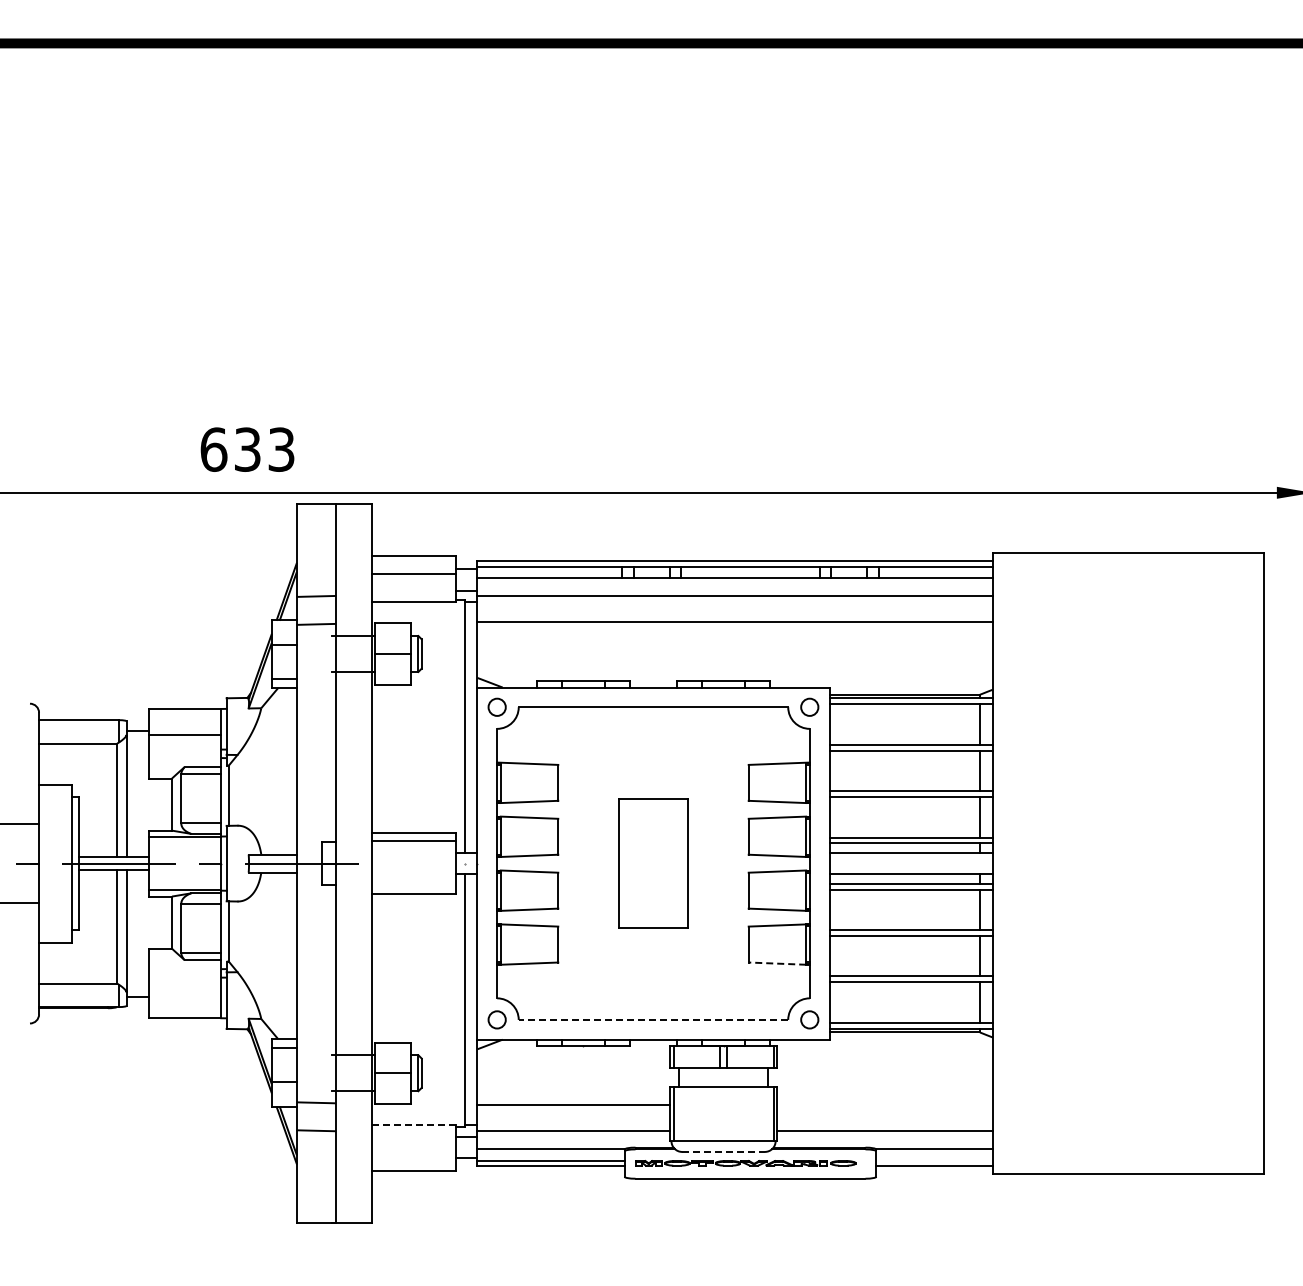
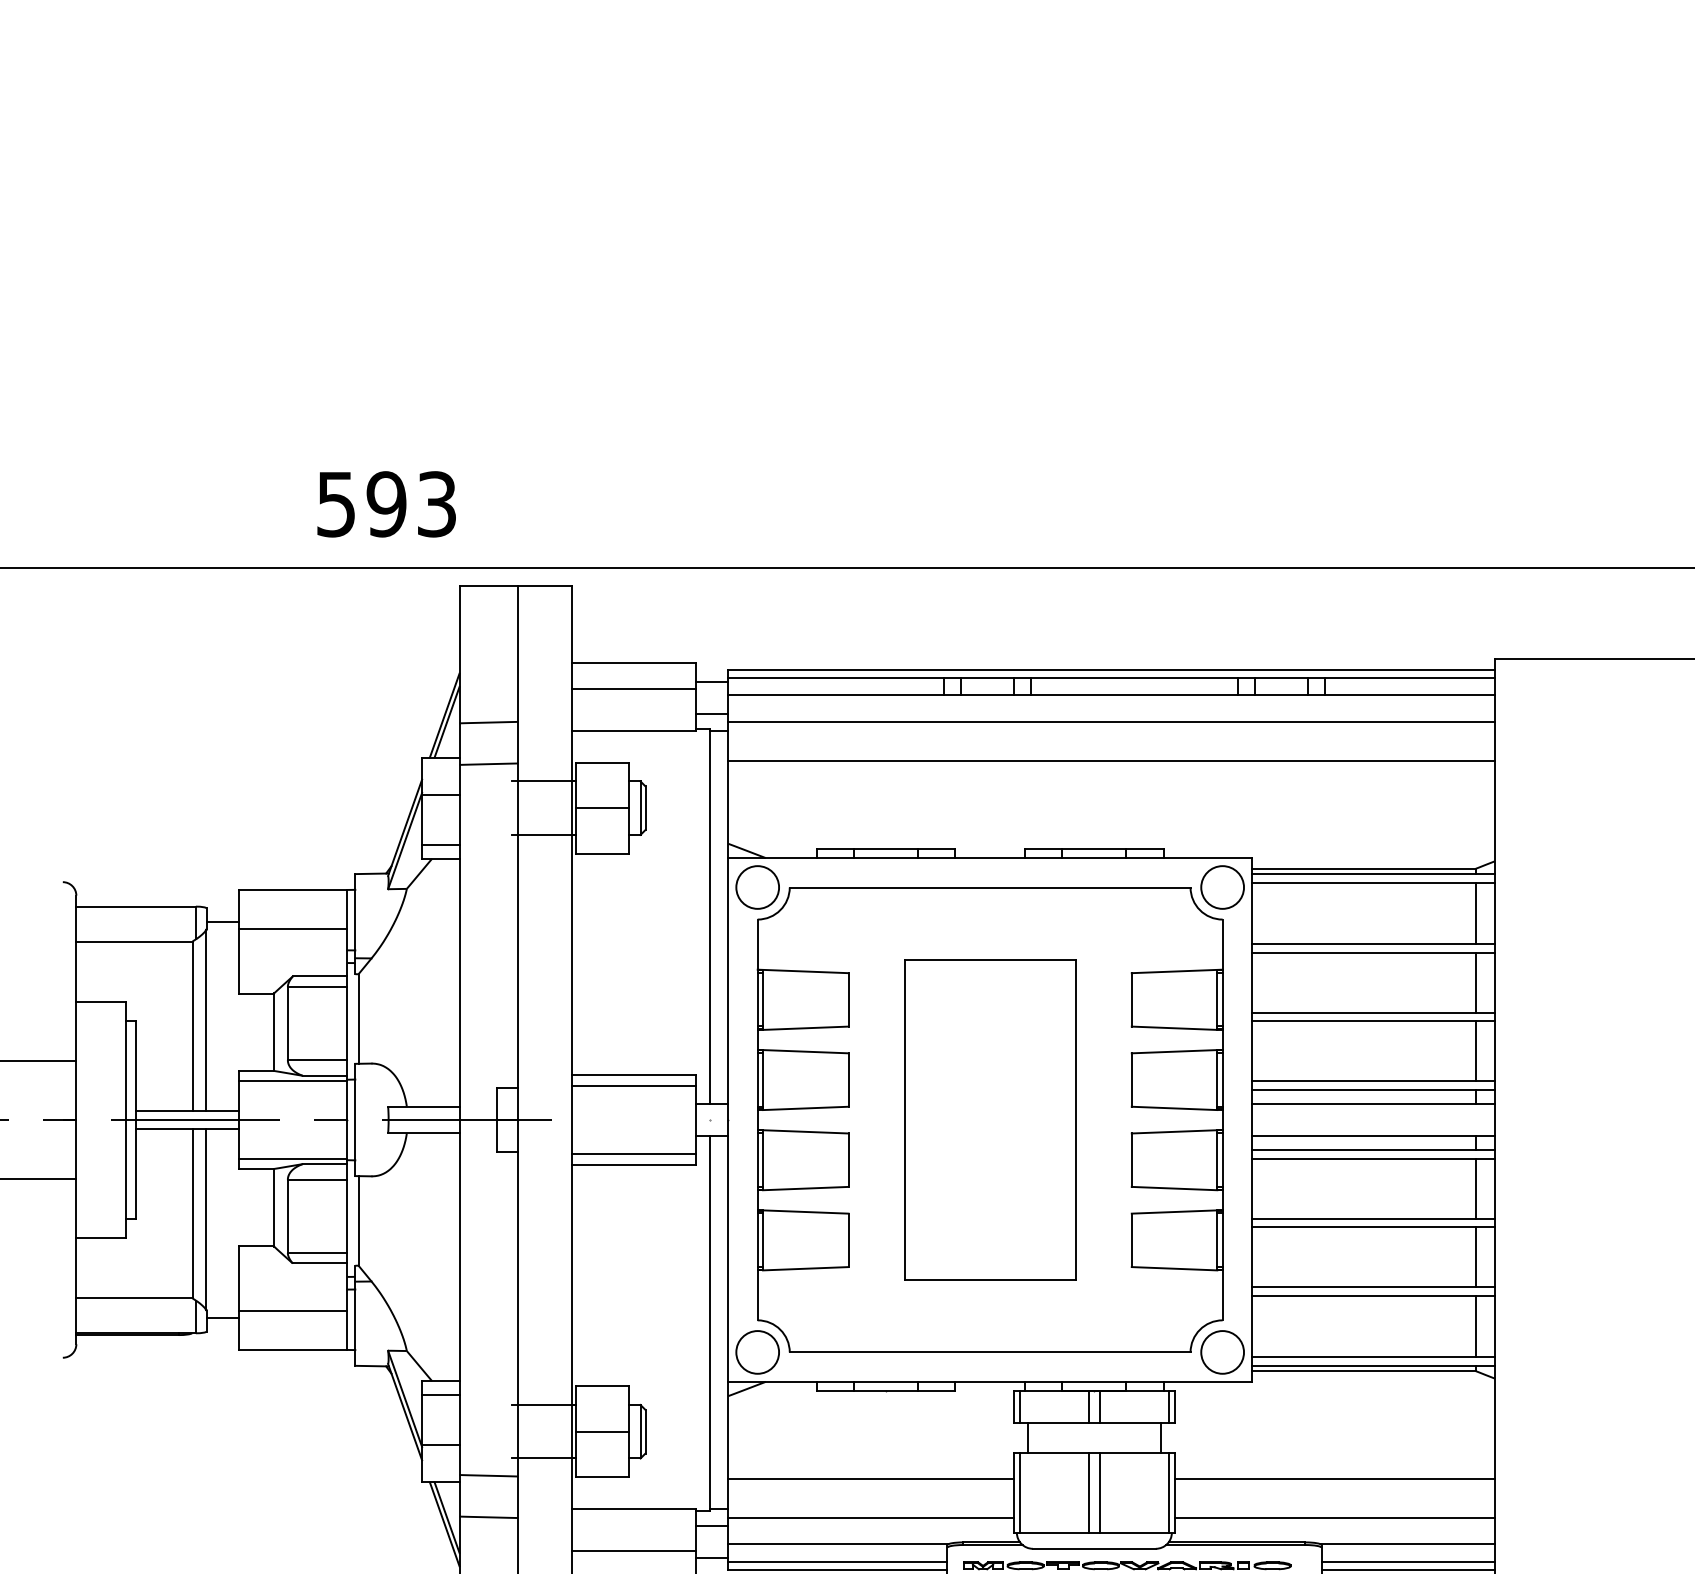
text: (230, 449) -> (361, 504), 633 -> 593
circle: (496, 706) -> (756, 886), size x1.67
circle: (809, 706) -> (1222, 886), size x1.67
part: (653, 863) -> (990, 1119), size x1.67
line: (413, 886) -> (633, 1154), added
line: (777, 963) -> (1174, 1268), dashed -> solid
line: (184, 992) -> (292, 1311), added
circle: (496, 1019) -> (756, 1351), size x1.67
line: (653, 1019) -> (990, 1351), dashed -> solid
circle: (809, 1019) -> (1222, 1351), size x1.67
line: (885, 1105) -> (1335, 1479), added
line: (719, 1114) -> (1088, 1493), added
line: (727, 1114) -> (1100, 1493), added
line: (414, 1125) -> (634, 1509), dashed -> solid
line: (724, 1151) -> (1095, 1548), dashed -> solid
line: (413, 1153) -> (633, 1551), added
line: (934, 1160) -> (1408, 1561), added

